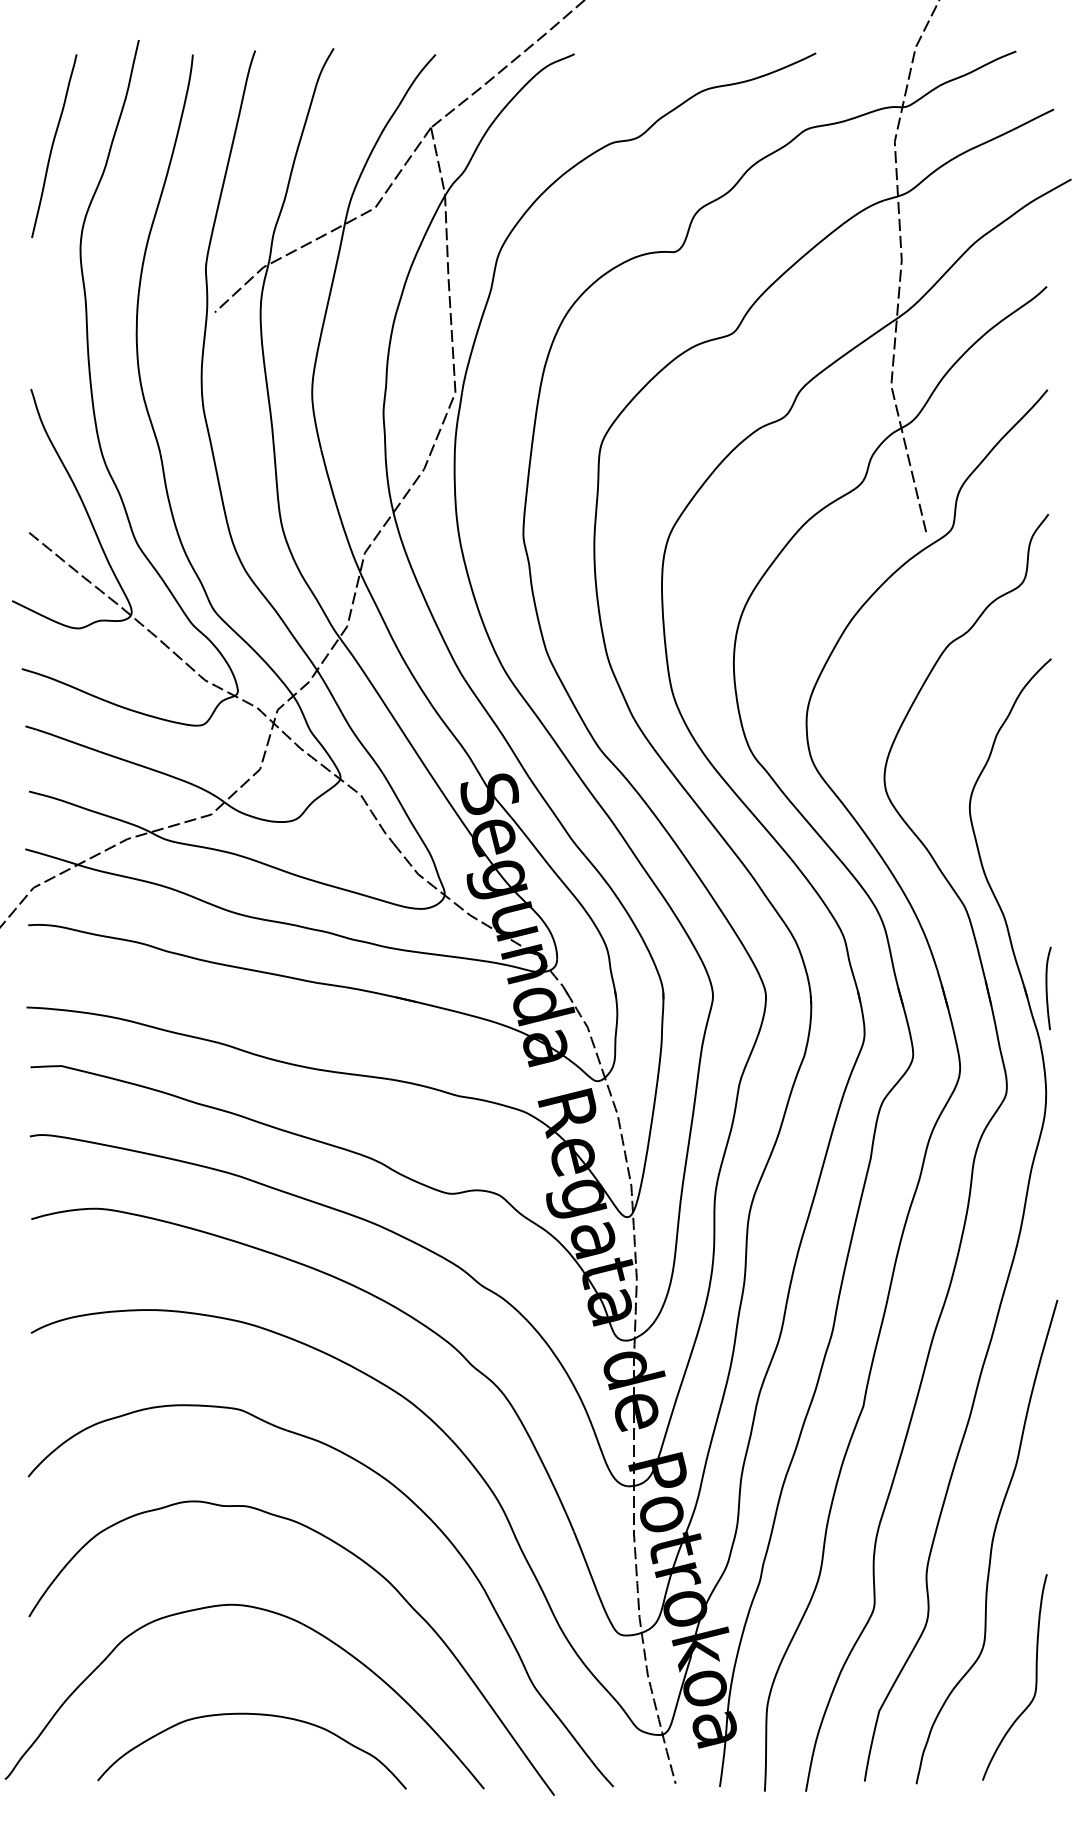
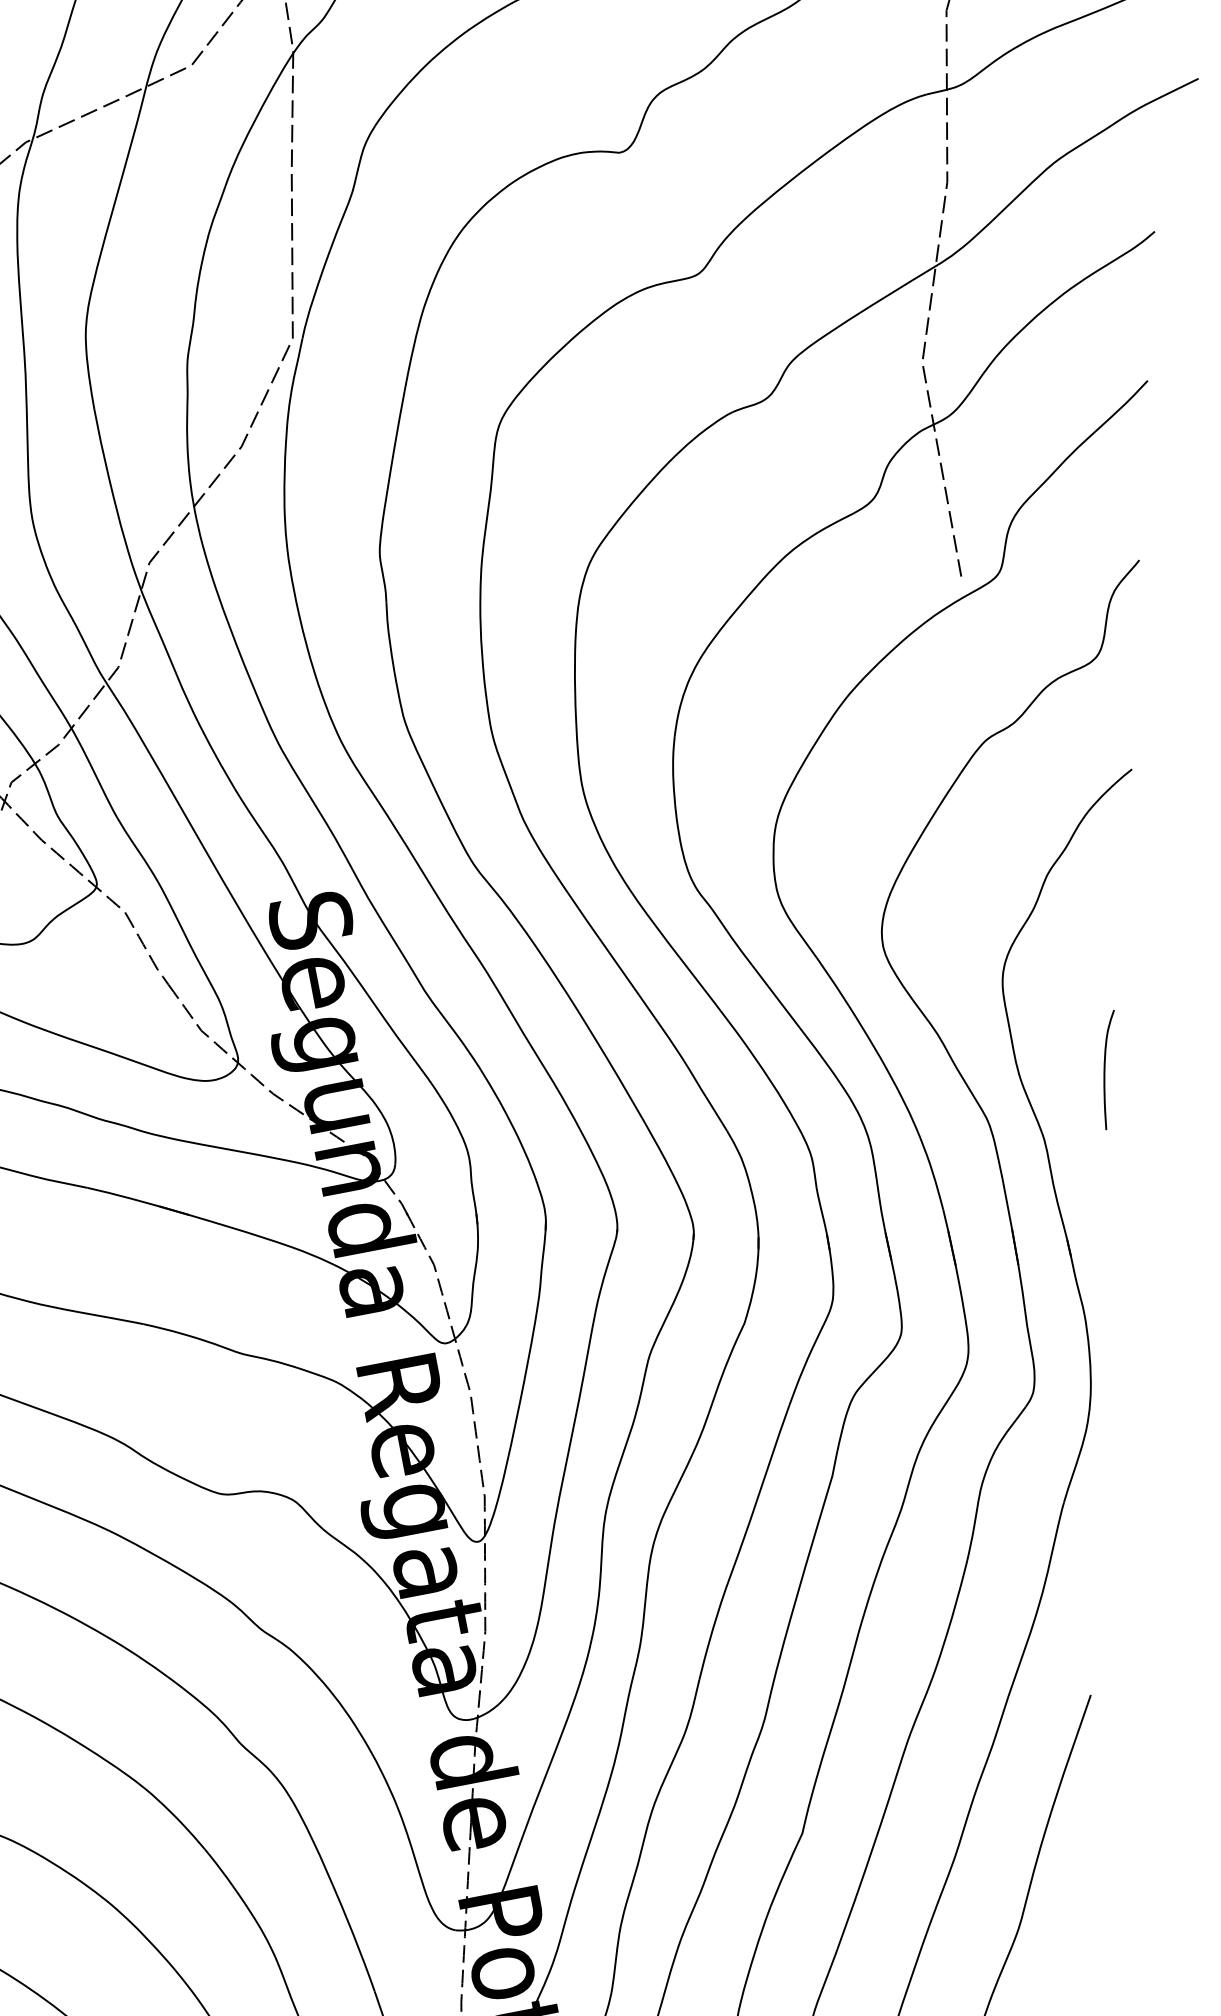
curve: (1047, 988) -> (1105, 1069), moved

